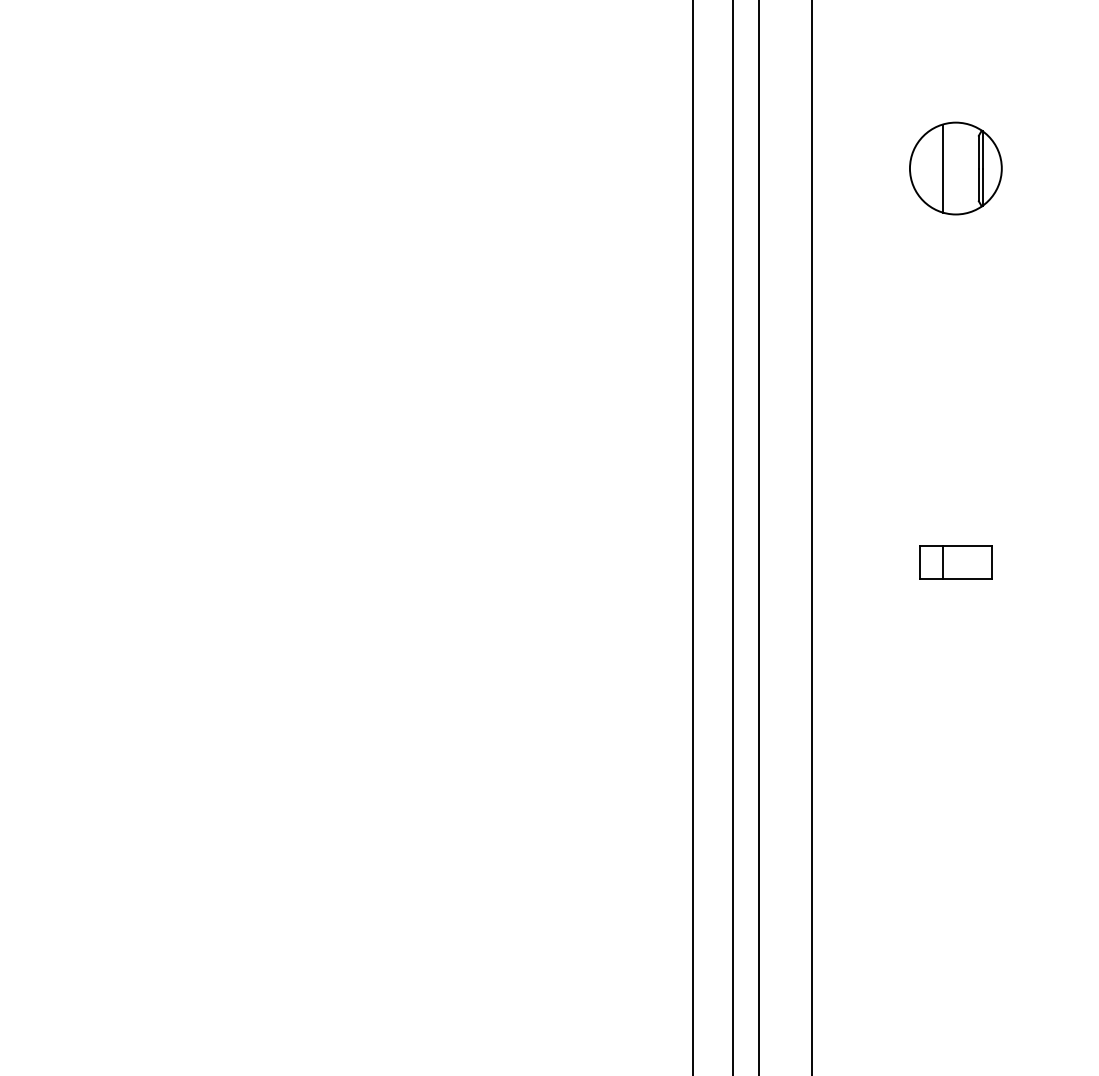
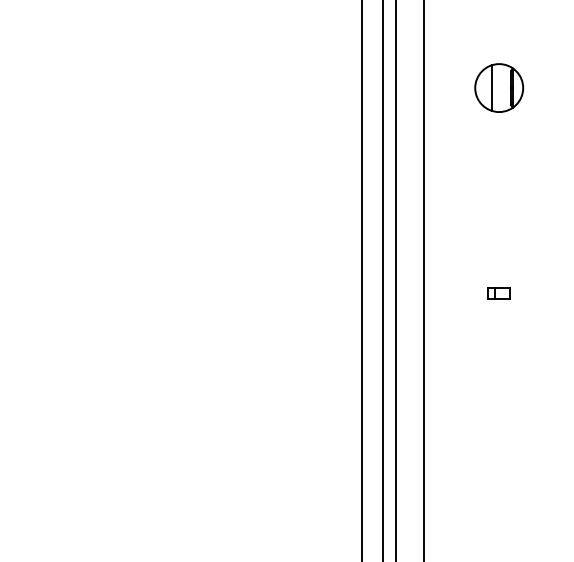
part: (954, 561) -> (498, 293), size x0.6

